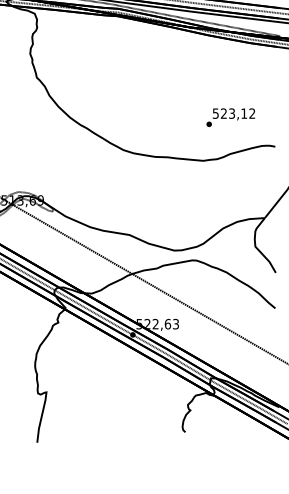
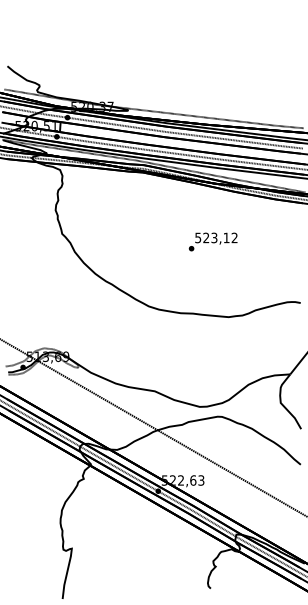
text: (230, 117) -> (212, 241), moved

